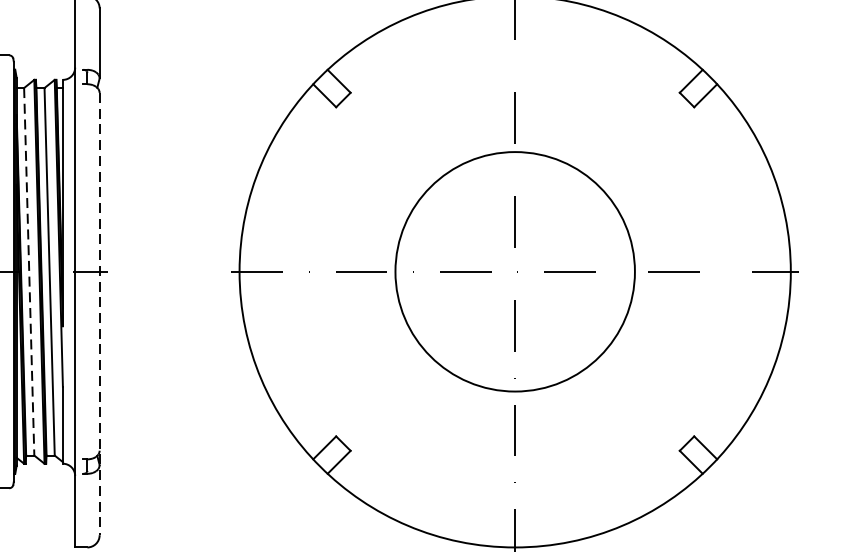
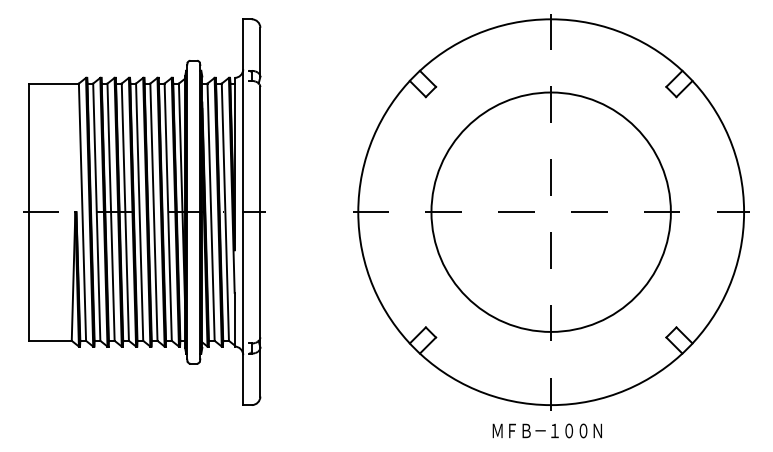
circle: (514, 270) -> (550, 211), size x1.43
line: (29, 272) -> (211, 212), dashed -> solid
line: (99, 313) -> (260, 241), dashed -> solid

